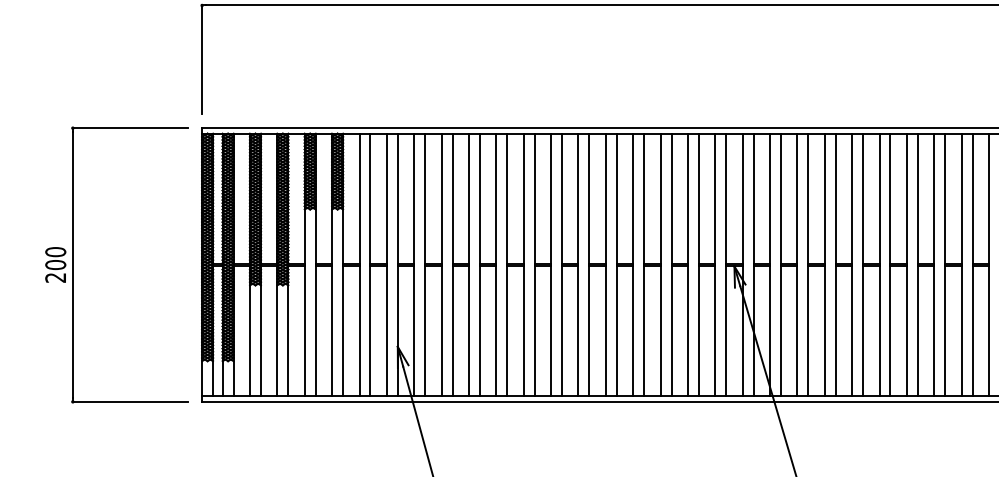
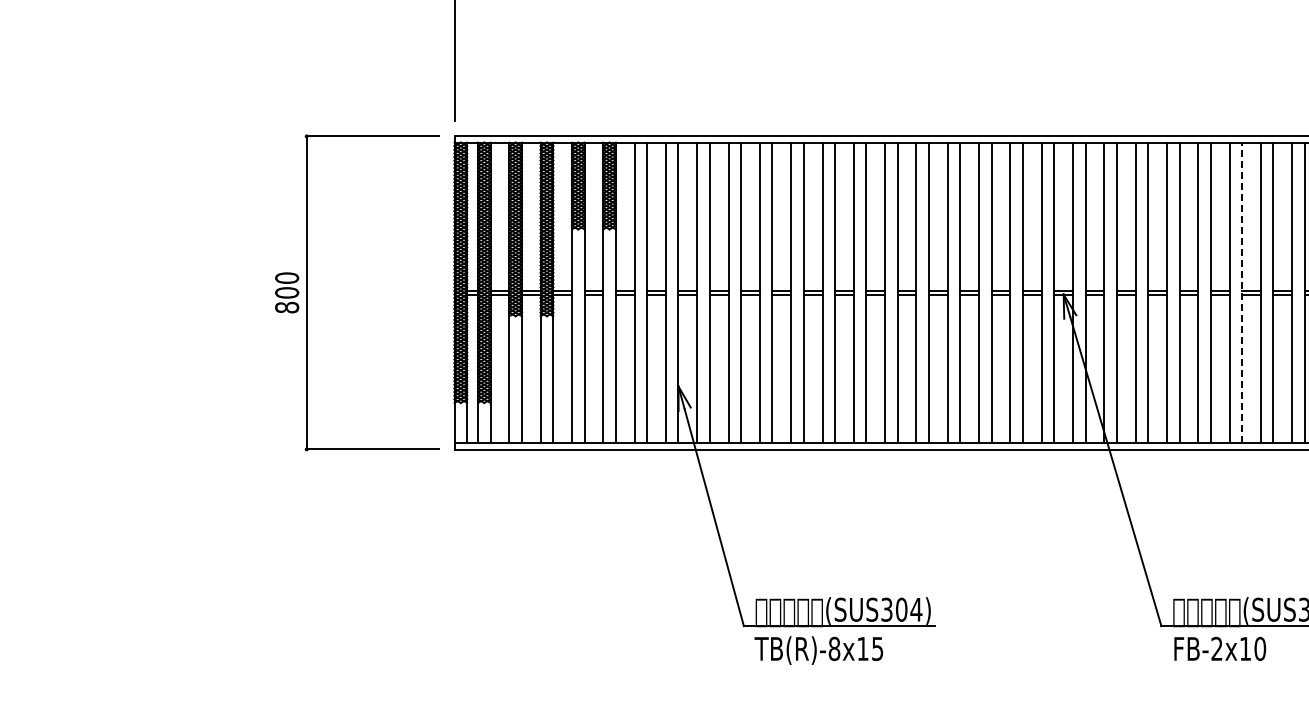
line: (890, 264) -> (1242, 292), solid -> dashed
text: (56, 277) -> (287, 307), 200 -> 800

